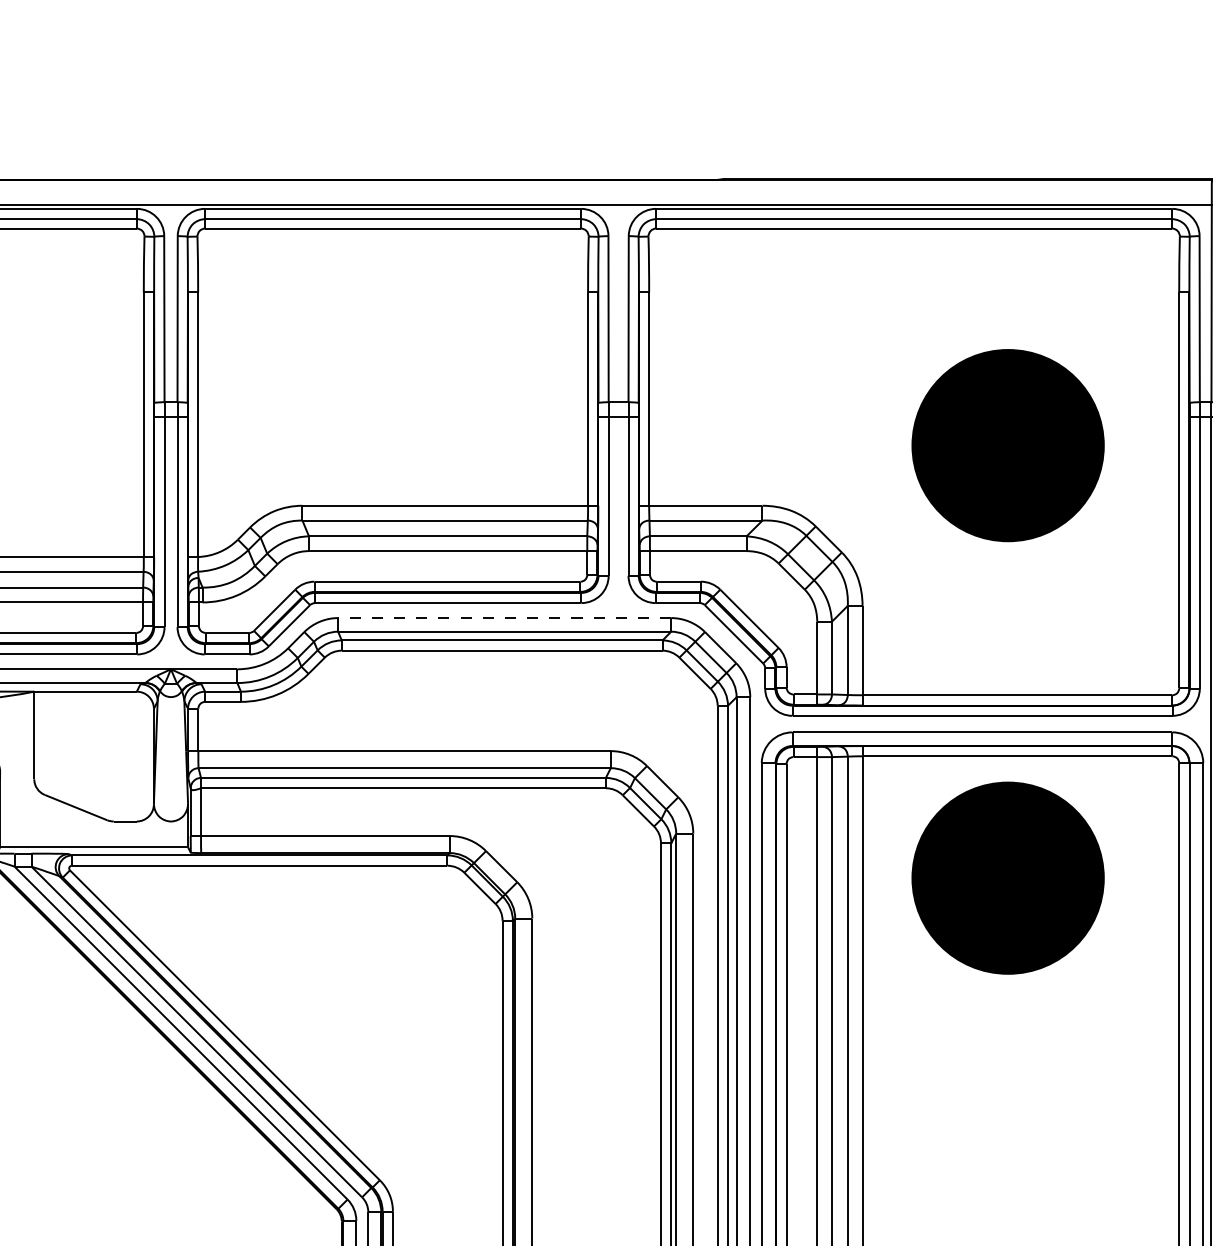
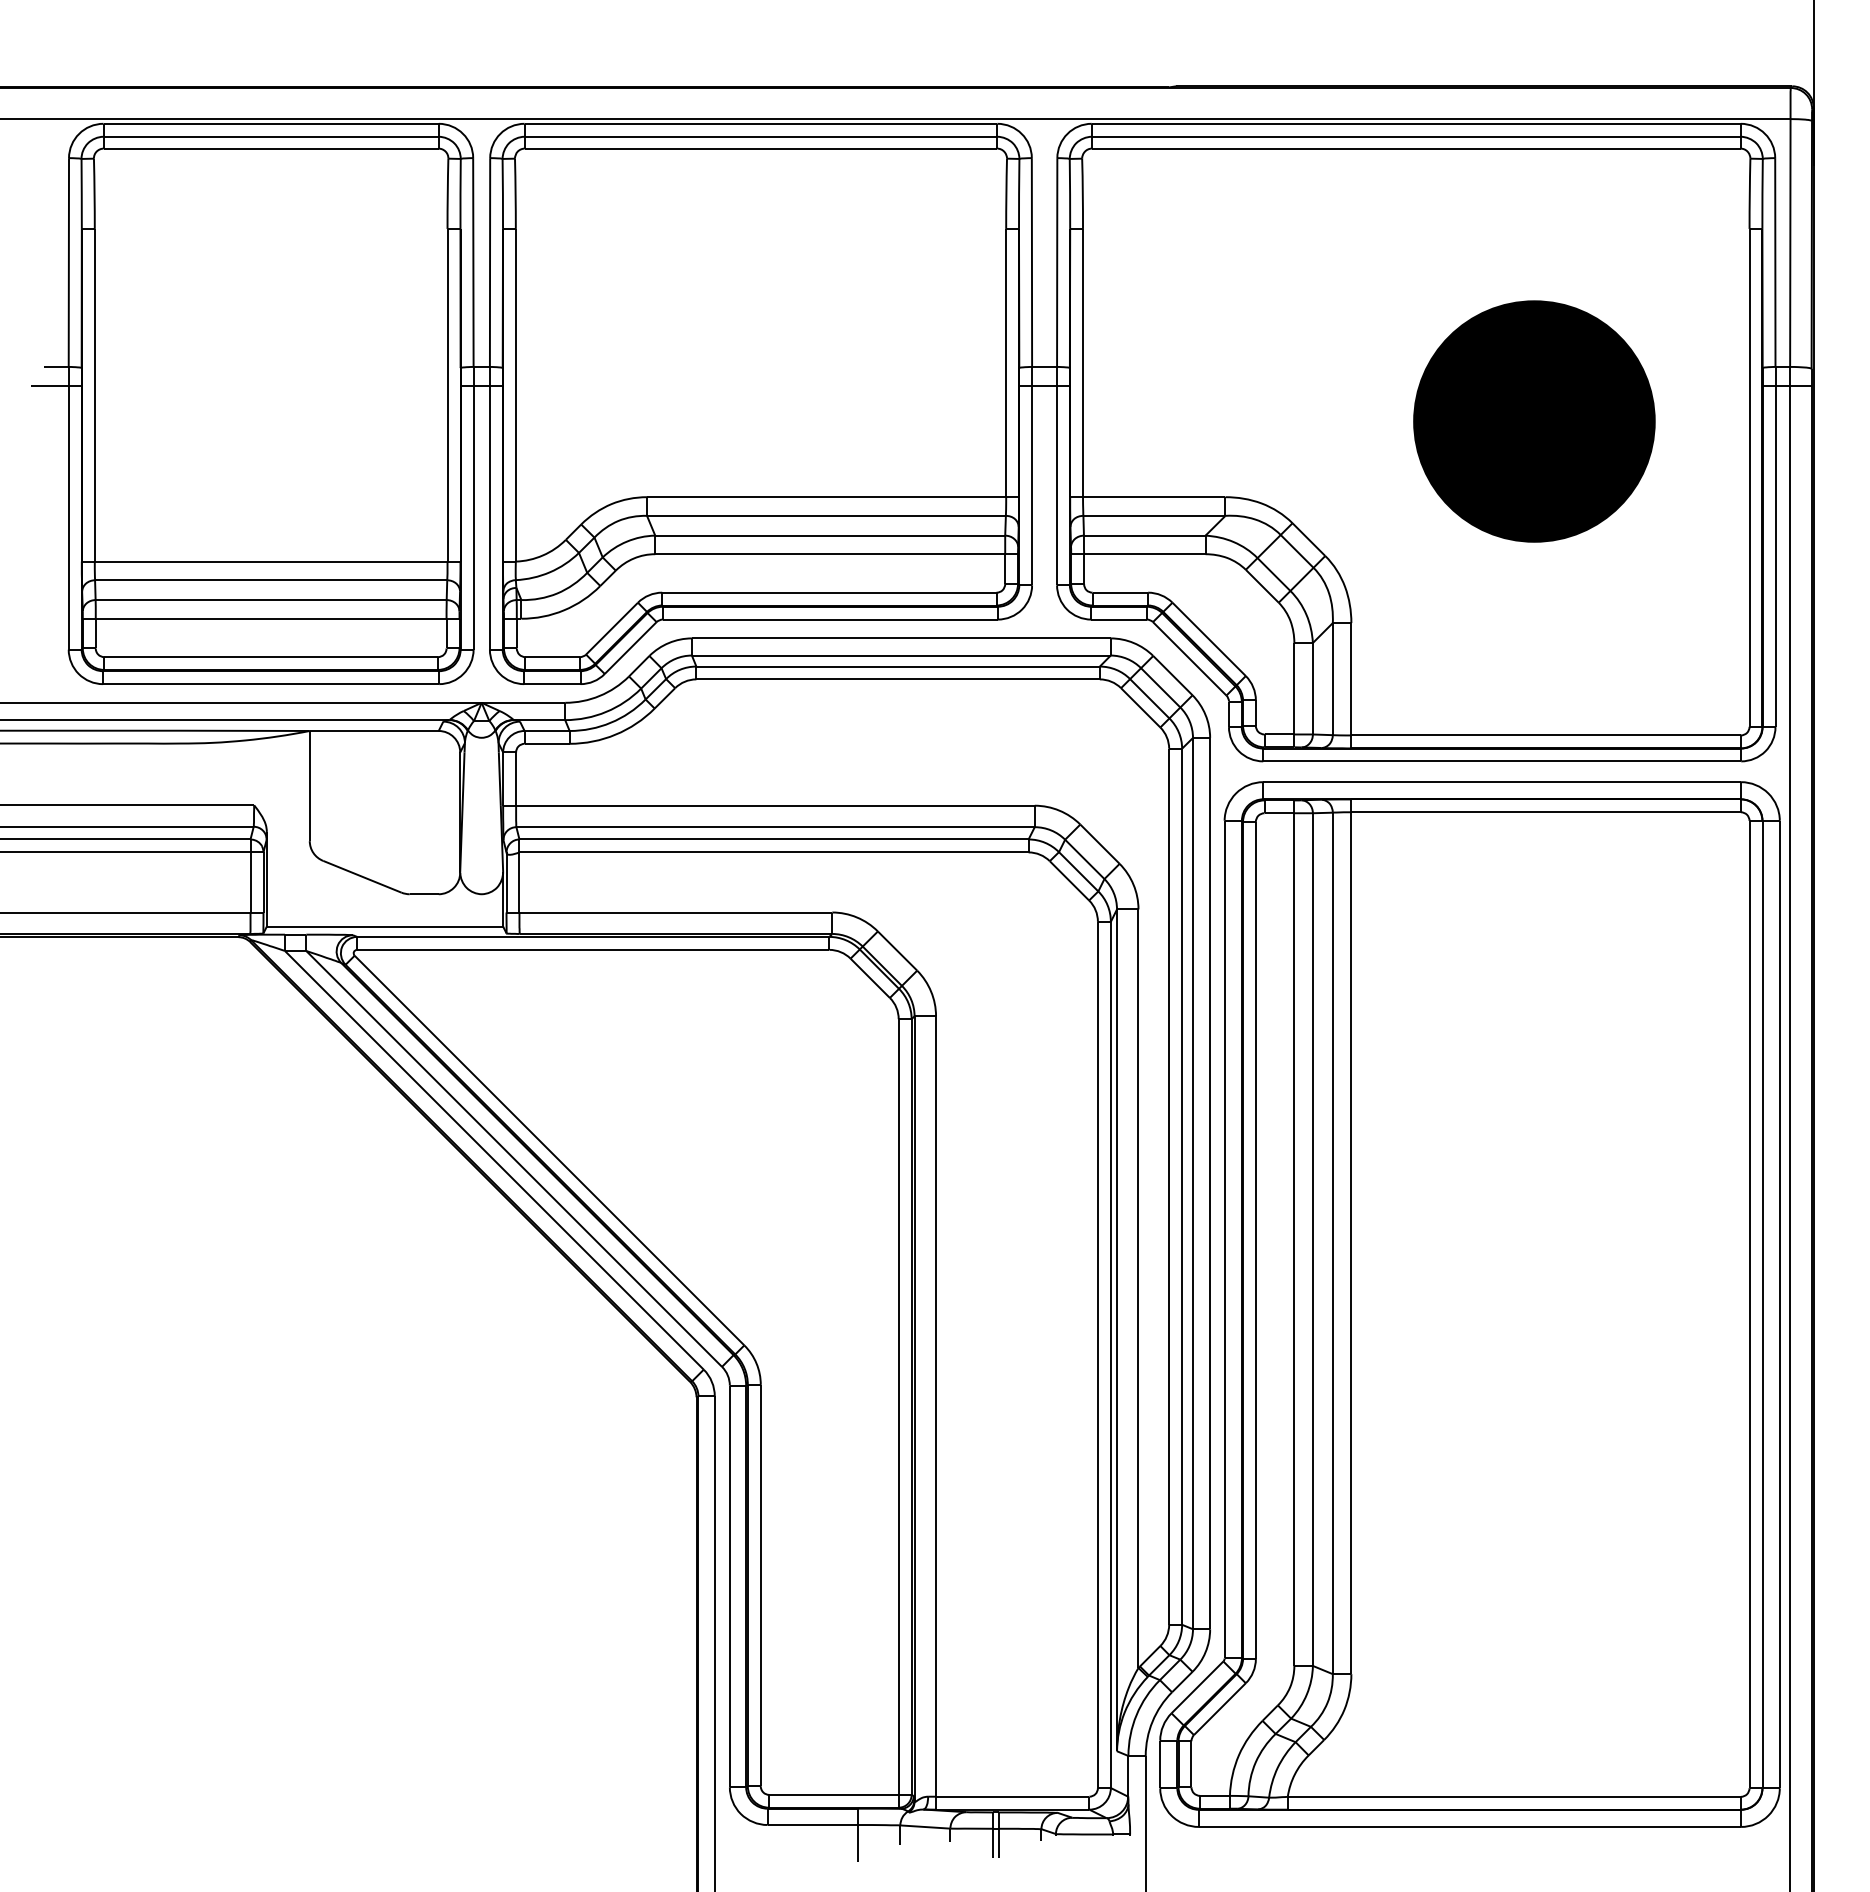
line: (504, 618) -> (900, 638), dashed -> solid
part: (1008, 878) -> (1534, 965), removed

